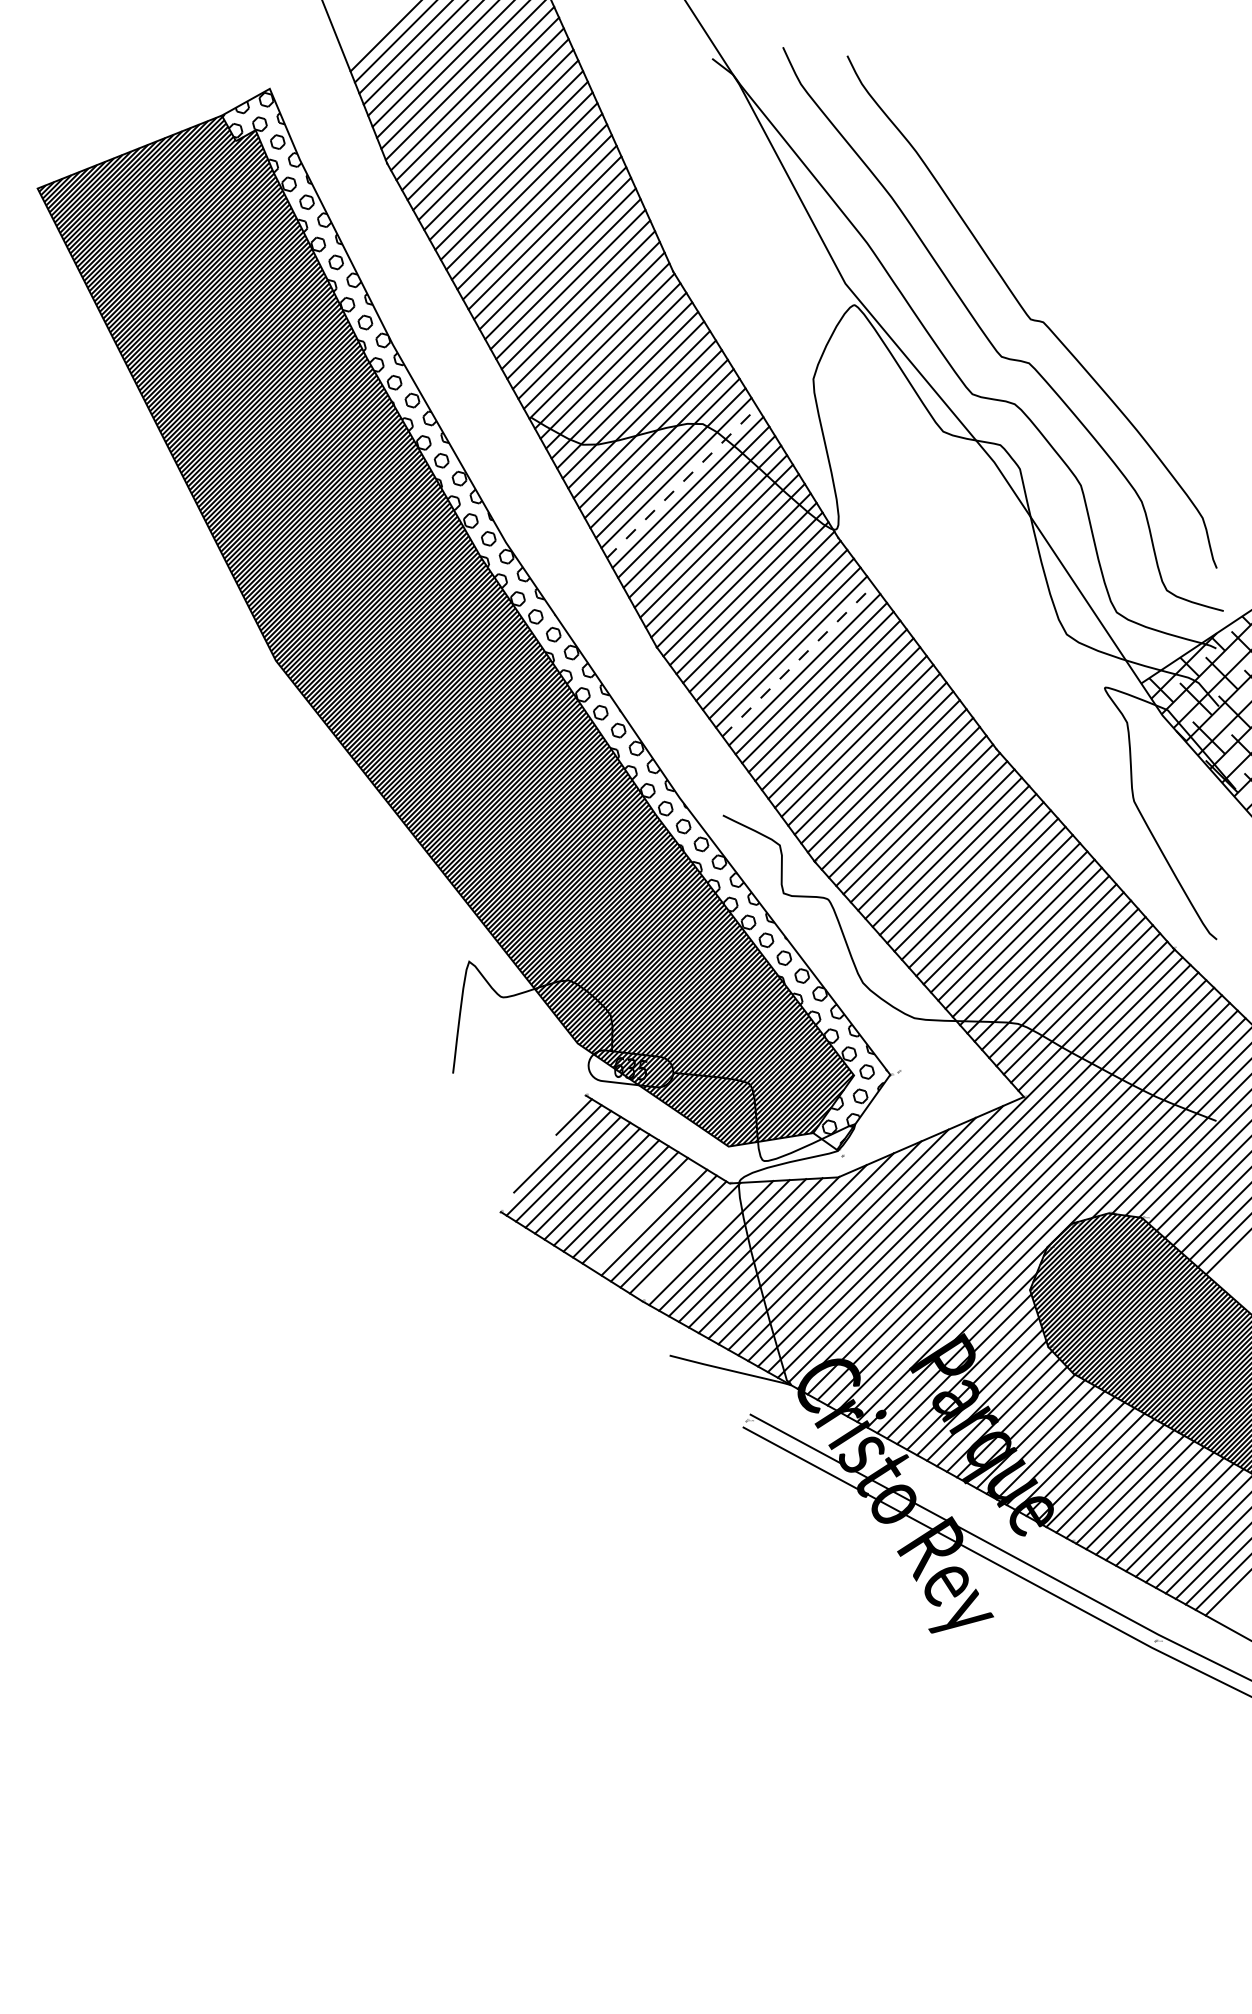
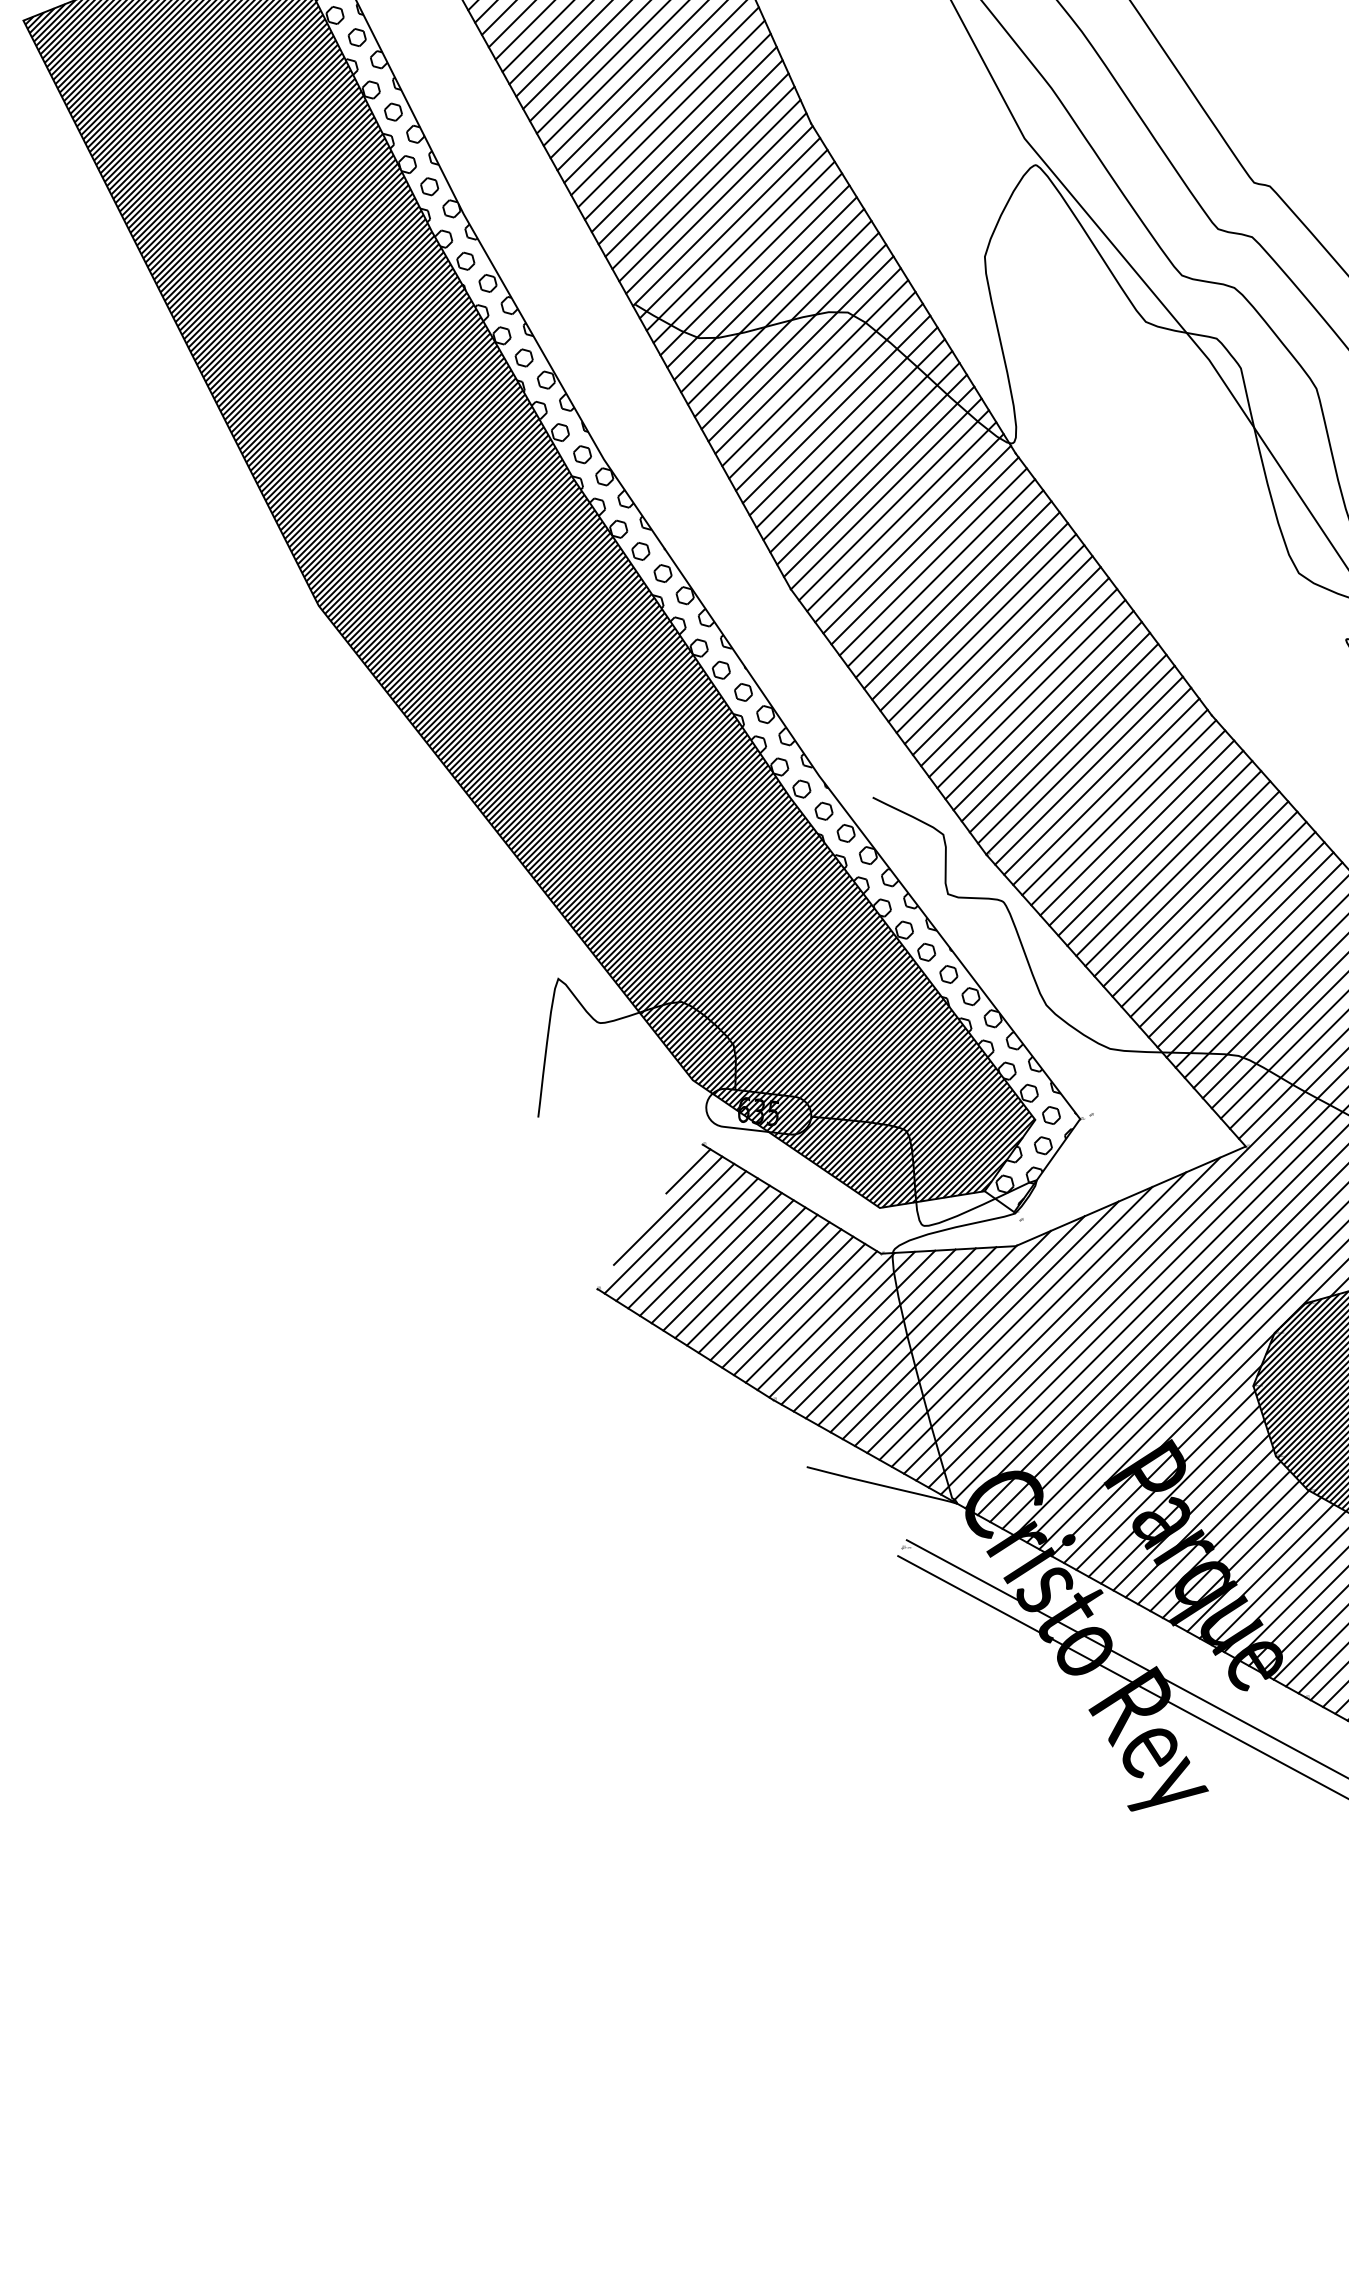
line: (682, 482) -> (822, 384), dashed -> solid
line: (798, 660) -> (966, 605), dashed -> solid
line: (644, 1216) -> (775, 1294), added
line: (697, 1240) -> (841, 1324), added

